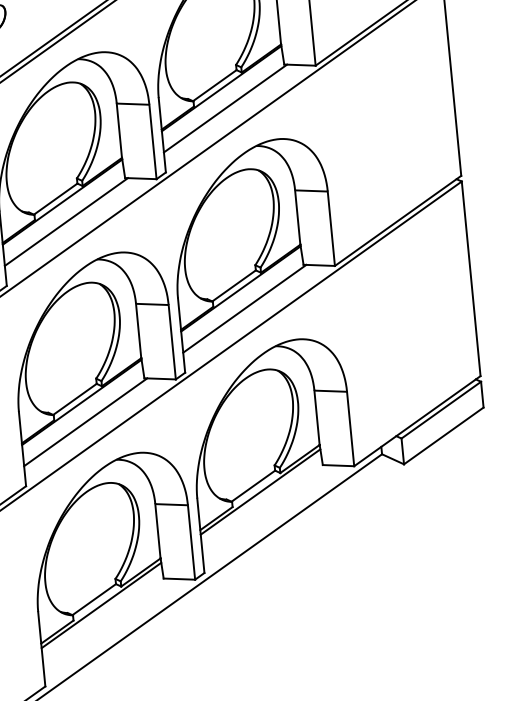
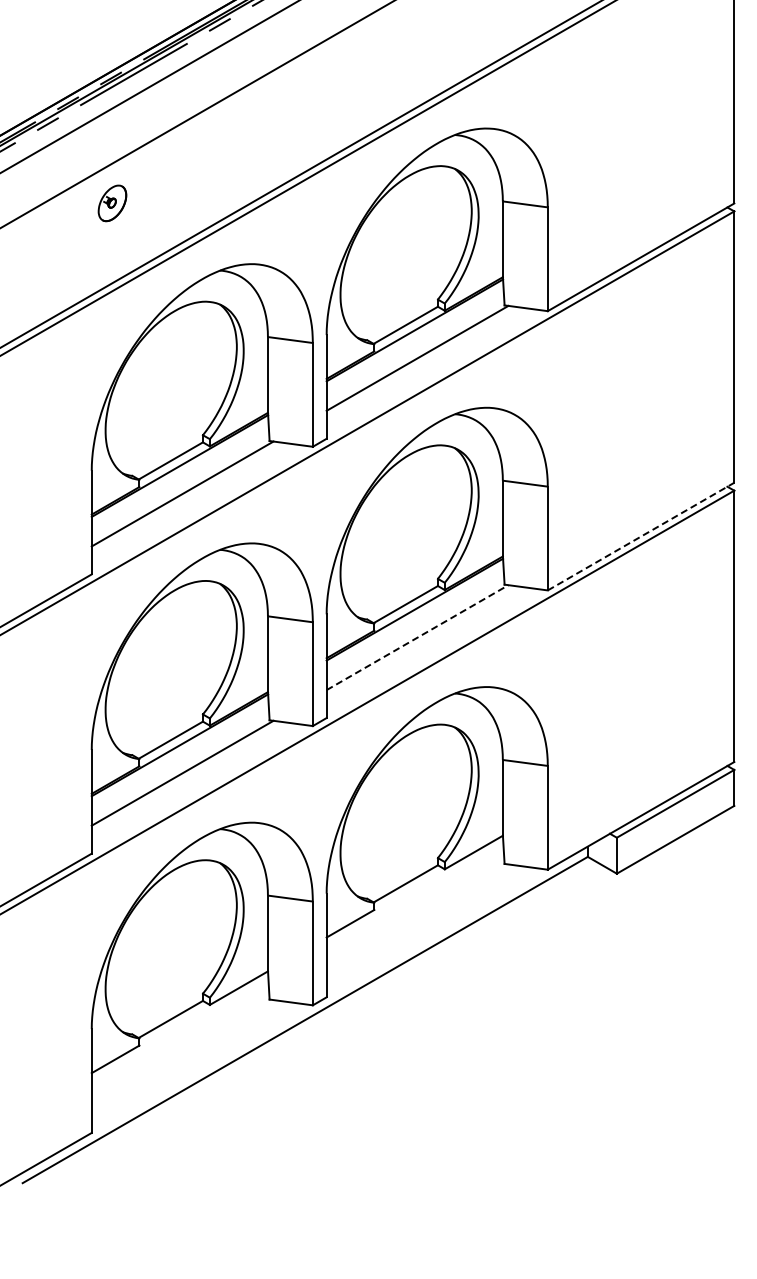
line: (398, 220) -> (641, 536), solid -> dashed
line: (244, 308) -> (417, 637), solid -> dashed
line: (260, 491) -> (414, 892), removed
line: (101, 605) -> (179, 1028), removed

